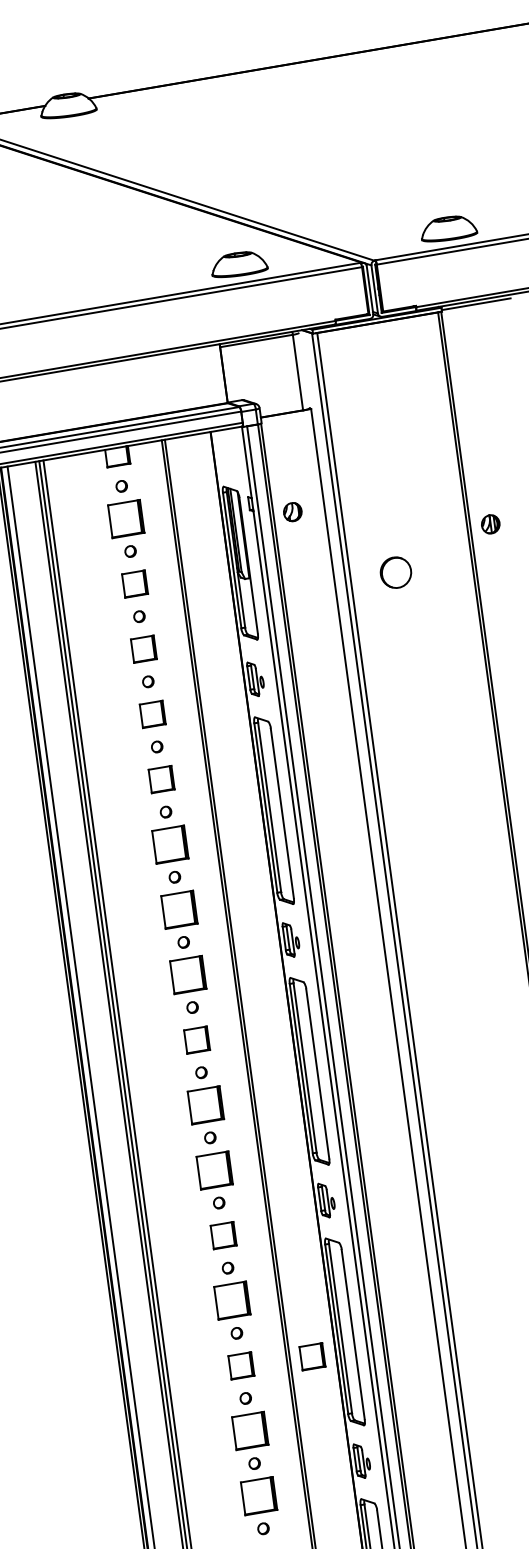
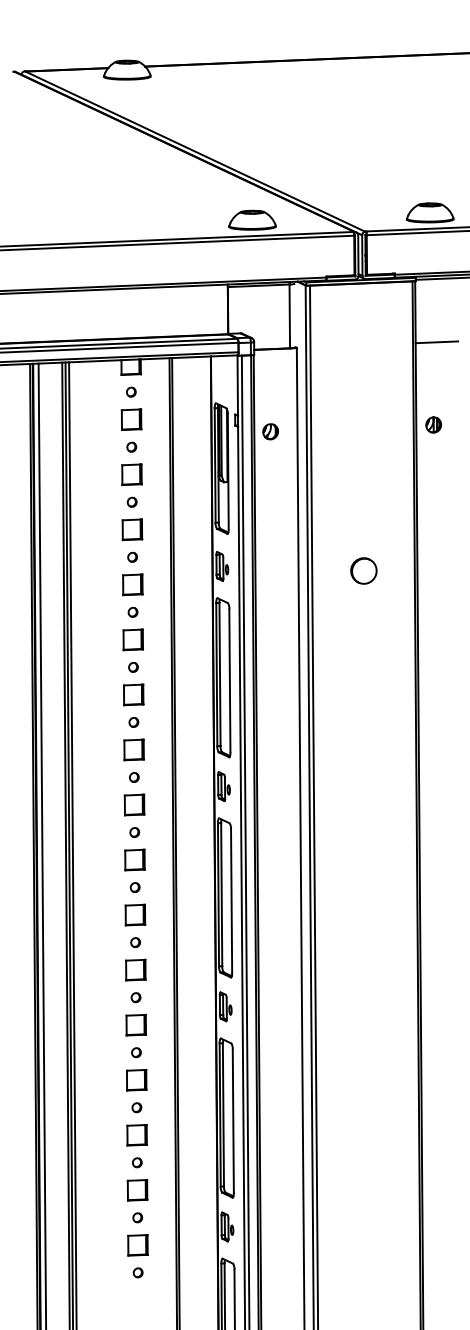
line: (475, 381) -> (436, 342), added
part: (126, 518) -> (131, 419), size x0.71
part: (490, 523) -> (433, 424), moved
part: (395, 572) -> (363, 570), moved
part: (170, 844) -> (133, 694), size x0.71
part: (178, 909) -> (133, 749), size x0.71
part: (188, 974) -> (134, 804), size x0.71
part: (205, 1104) -> (135, 914), size x0.71
part: (214, 1169) -> (135, 969), size x0.71
part: (232, 1301) -> (136, 1080), size x0.71
part: (311, 1357) -> (196, 1135), removed
part: (250, 1431) -> (137, 1190), size x0.71
part: (258, 1496) -> (137, 1245), size x0.71

